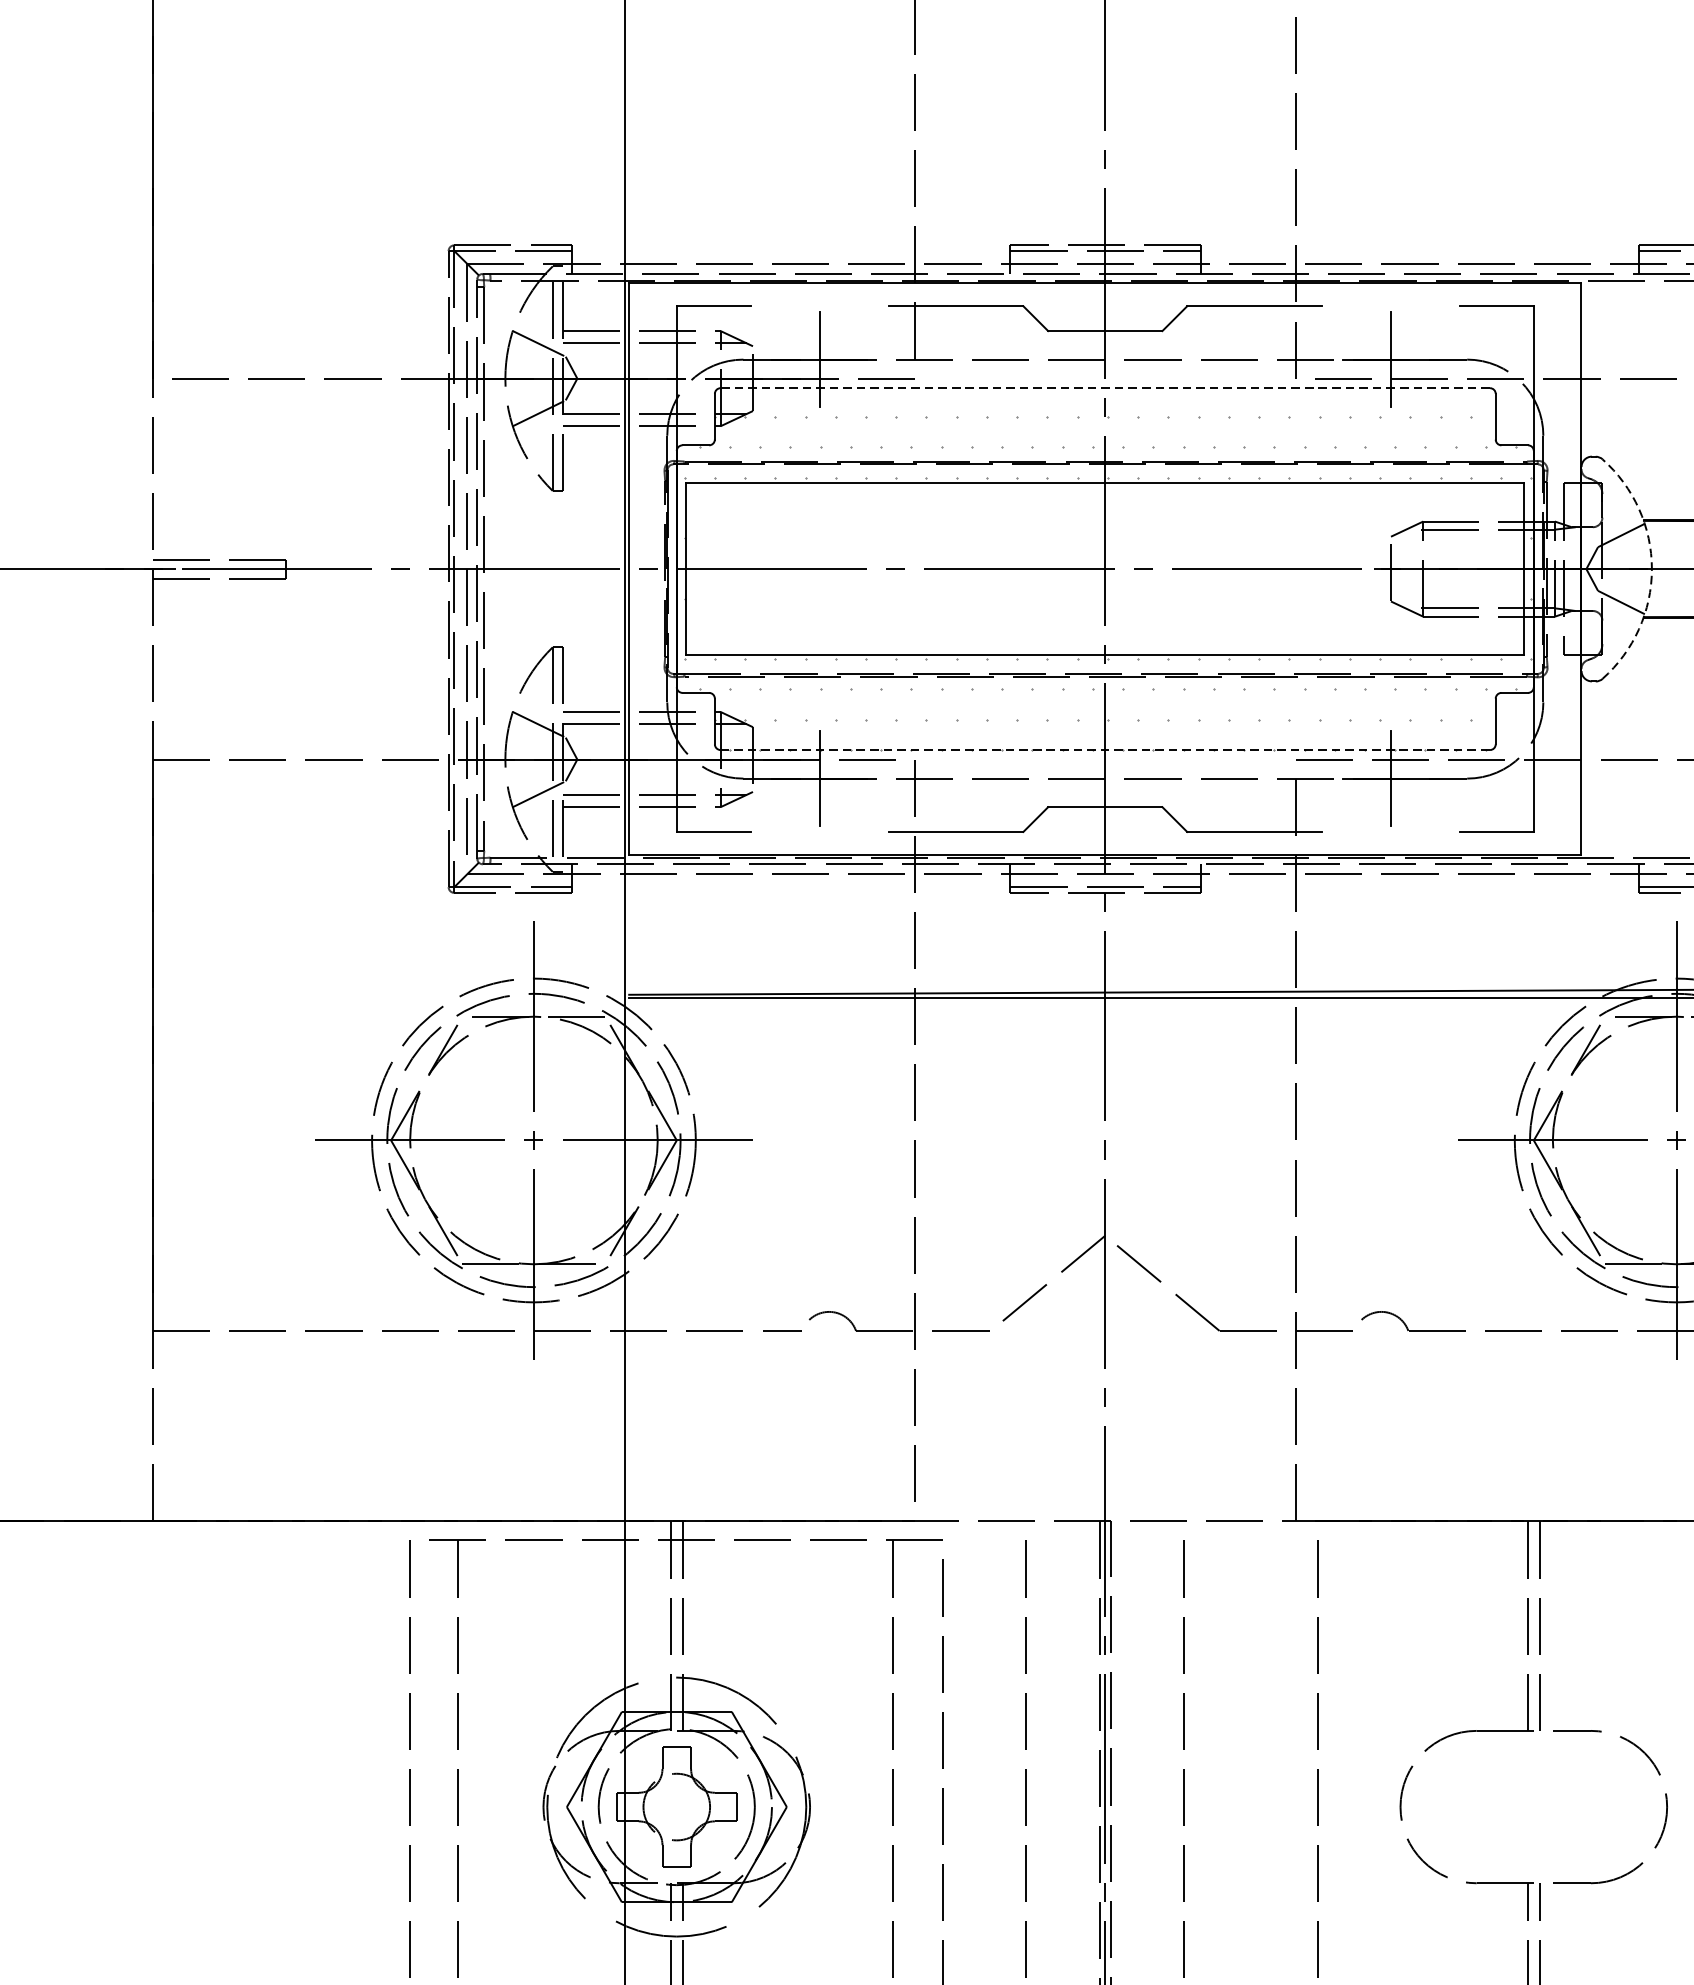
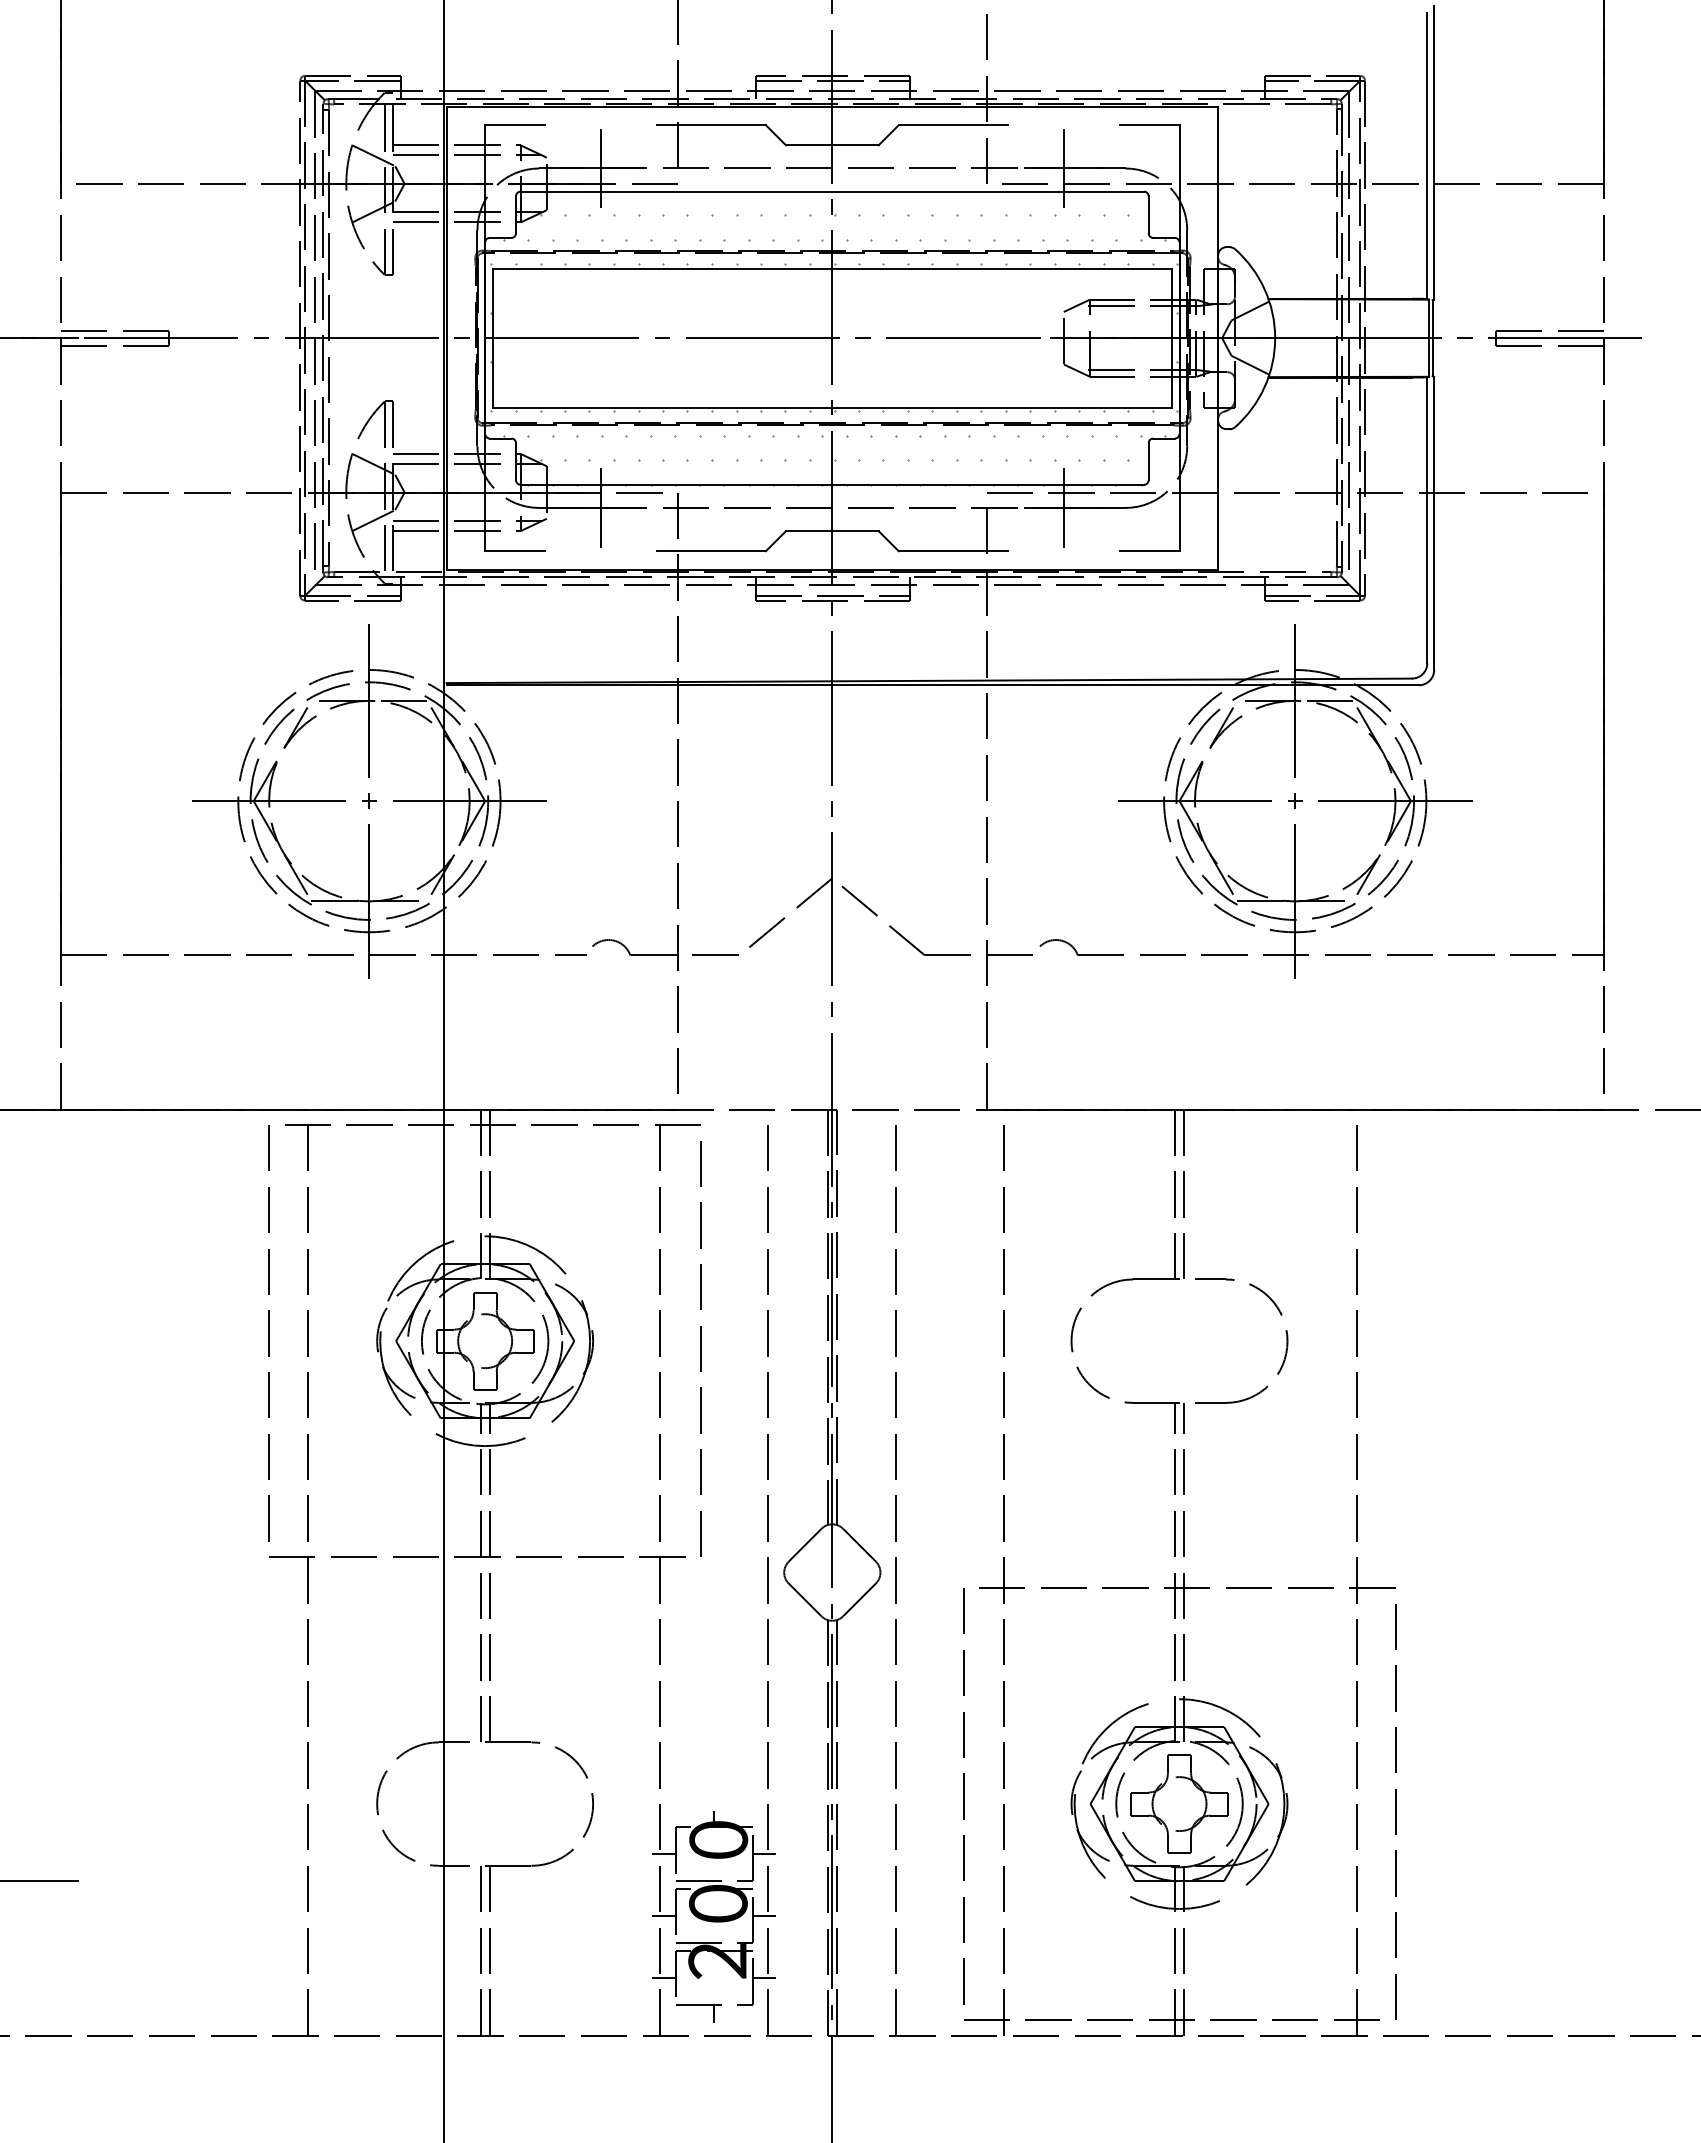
line: (1105, 388) -> (832, 191), dashed -> solid
arc: (1652, 569) -> (1275, 338), dashed -> solid
line: (1105, 749) -> (832, 484), dashed -> solid

